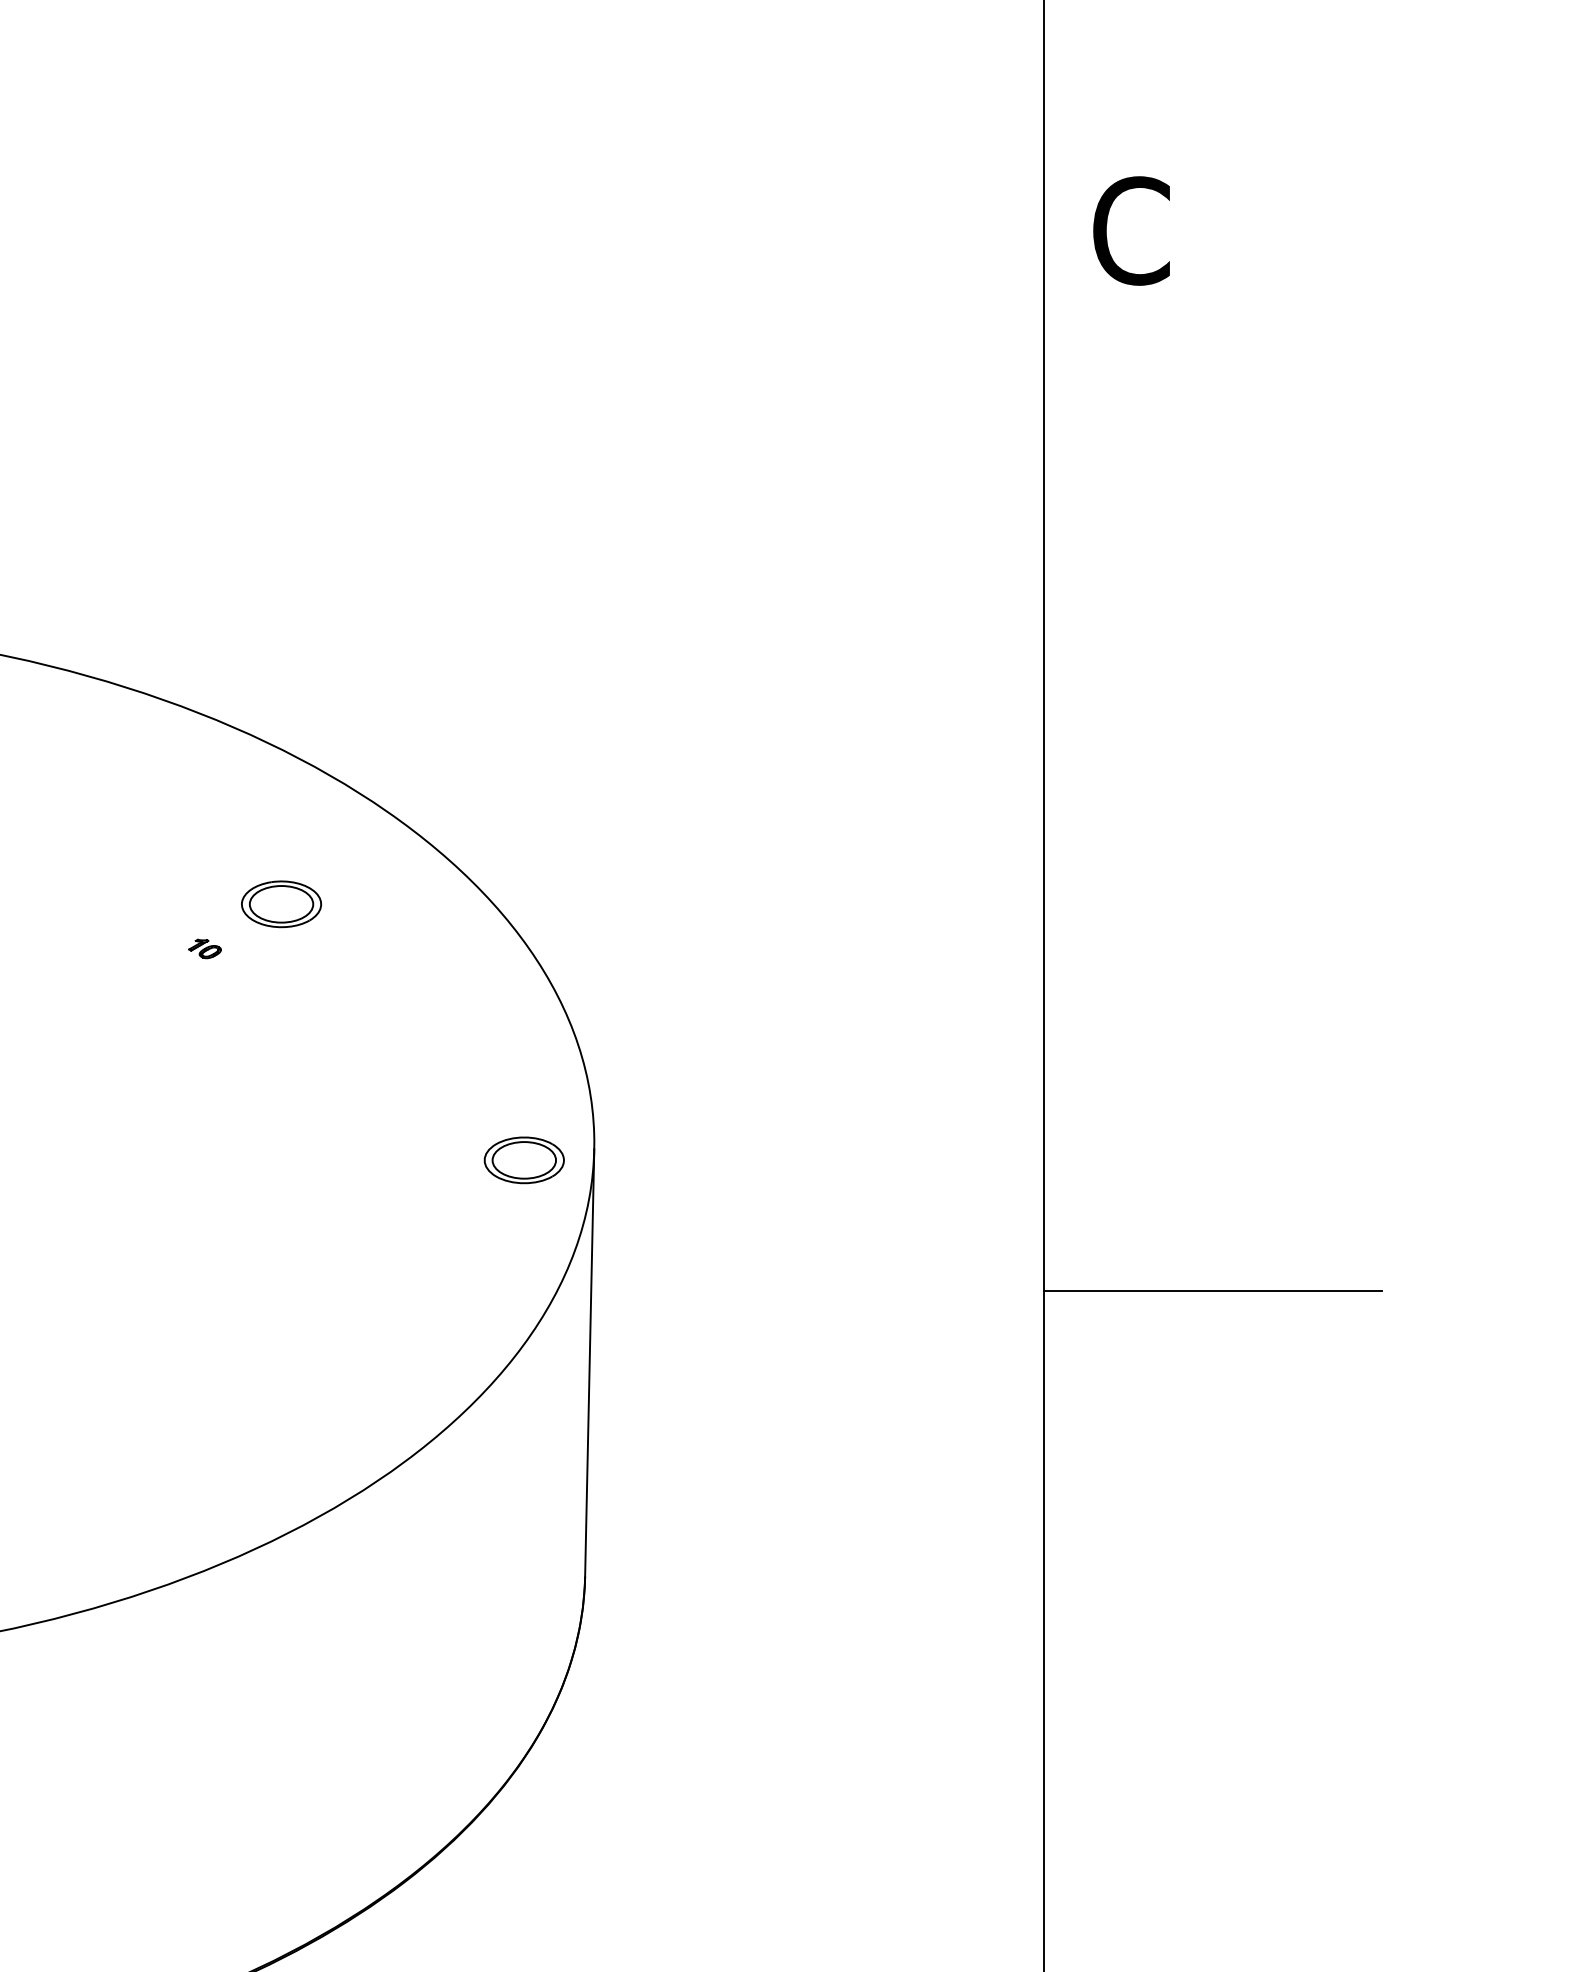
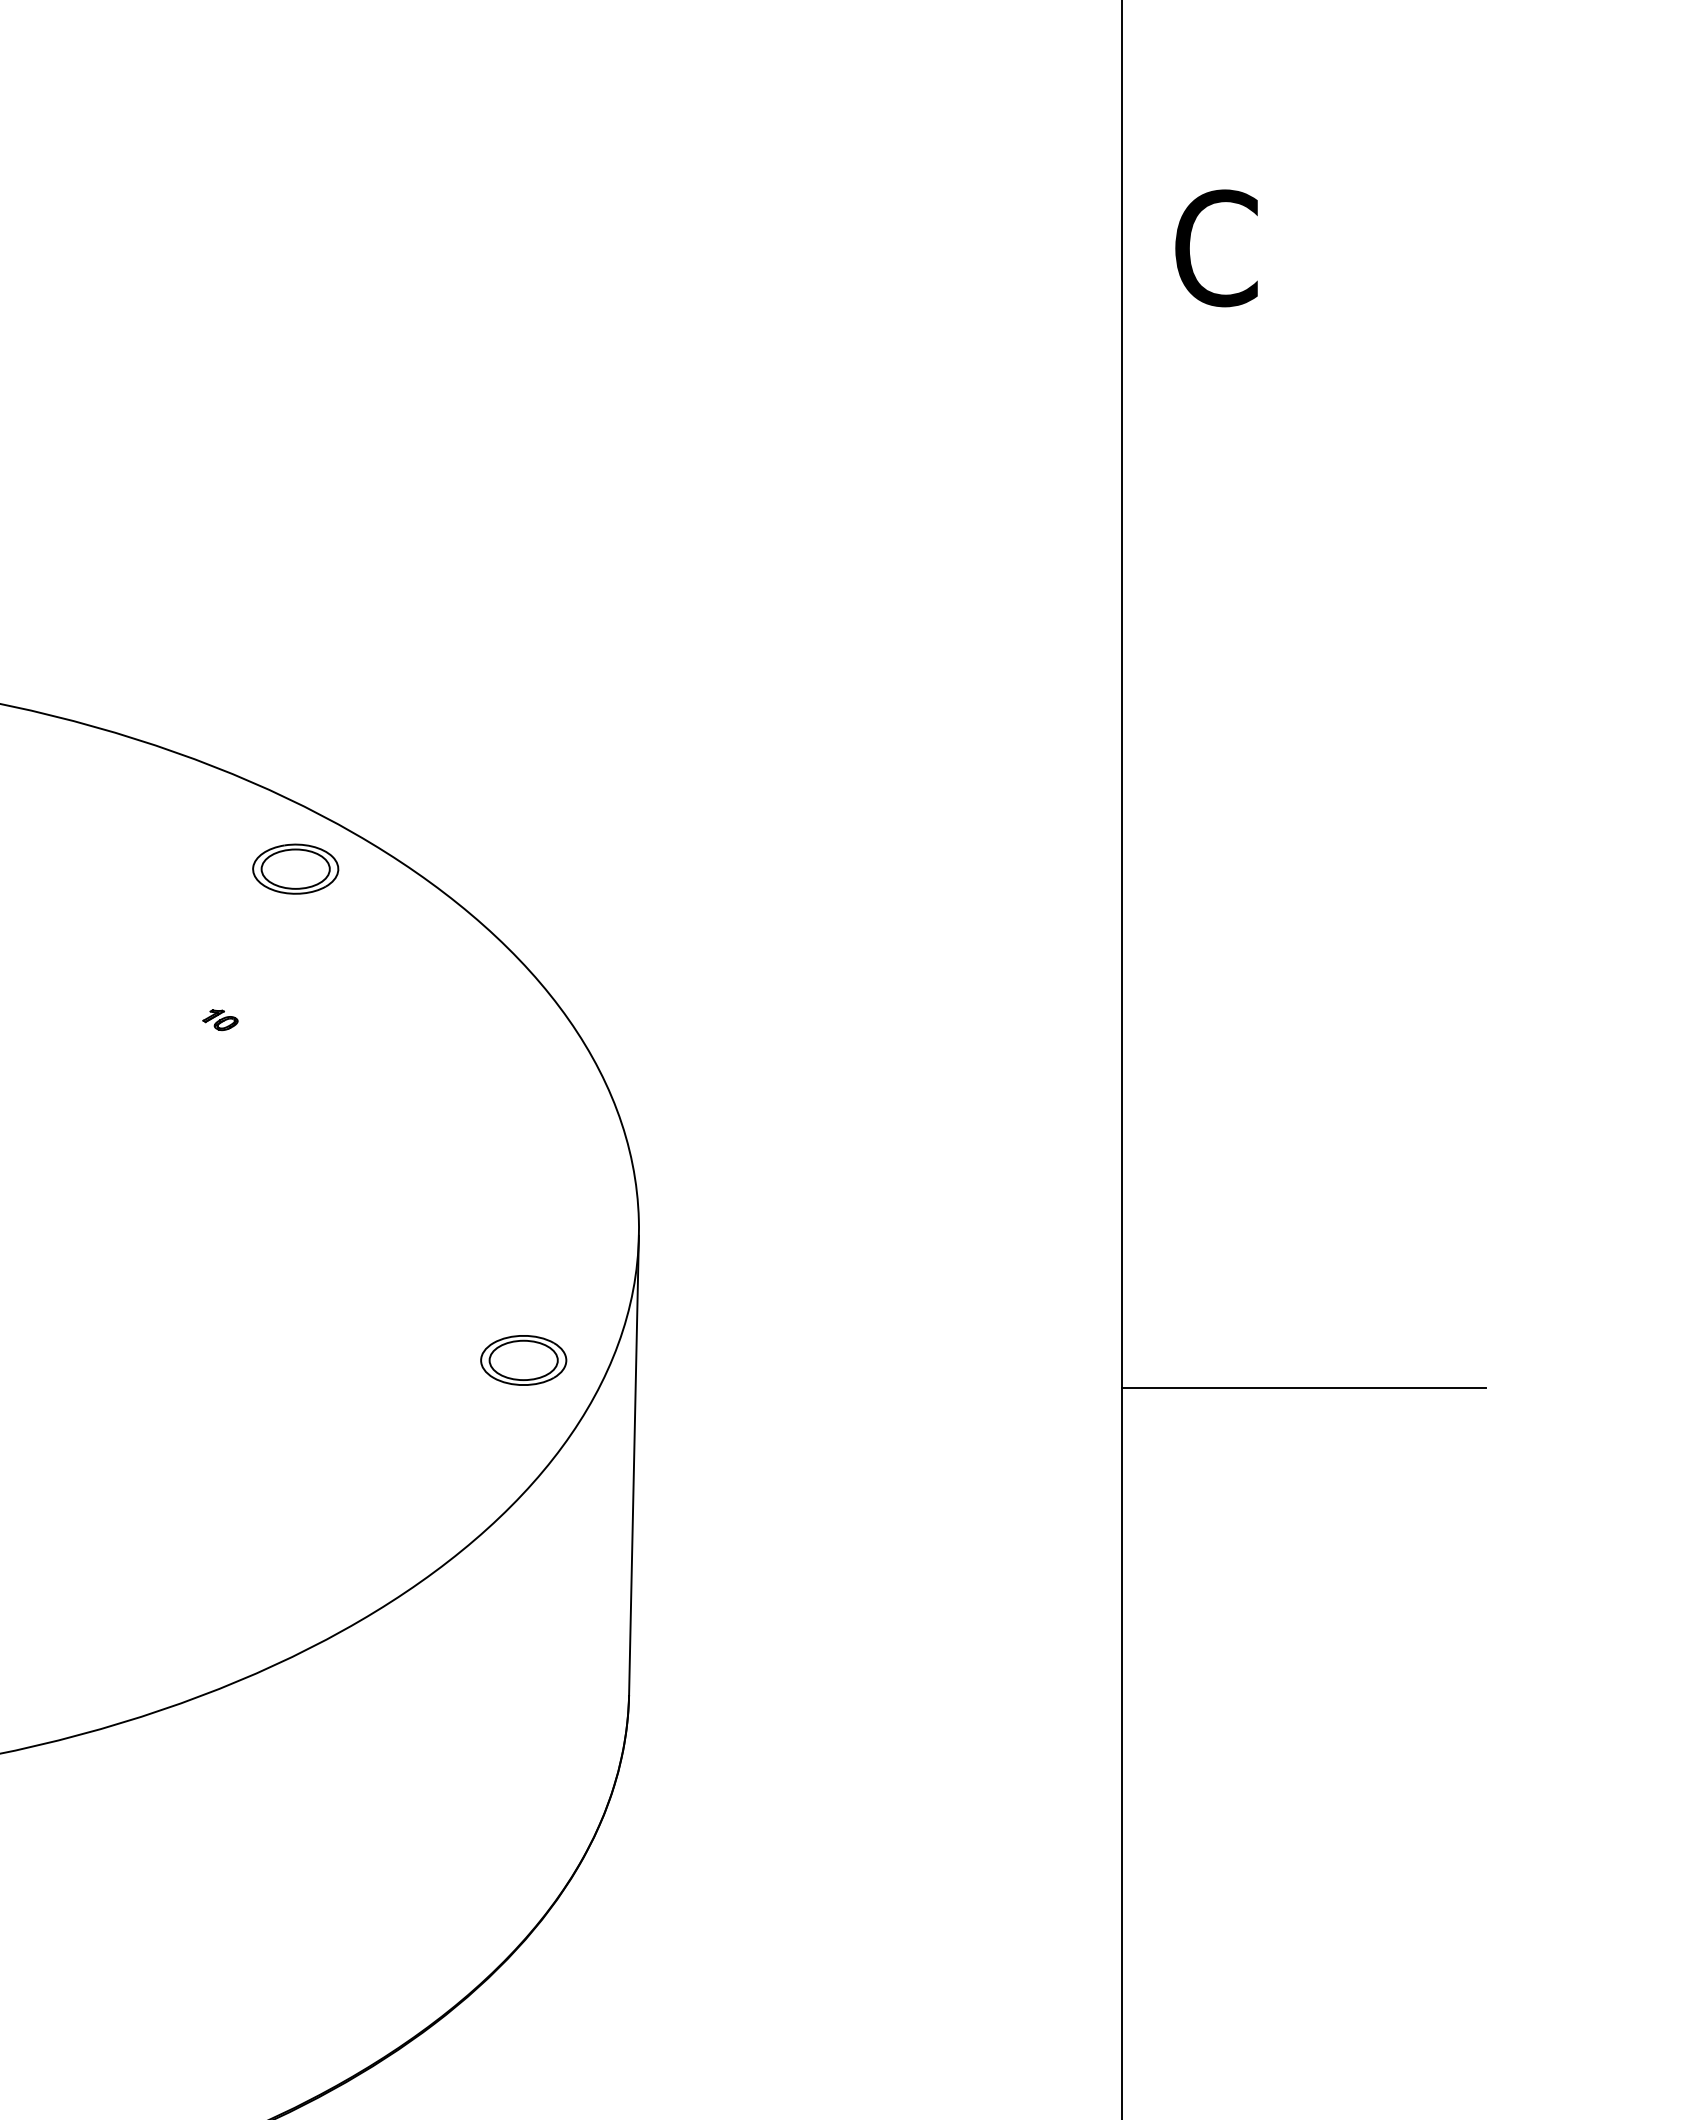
part: (281, 903) -> (295, 868), moved
part: (524, 1160) -> (523, 1360), moved

